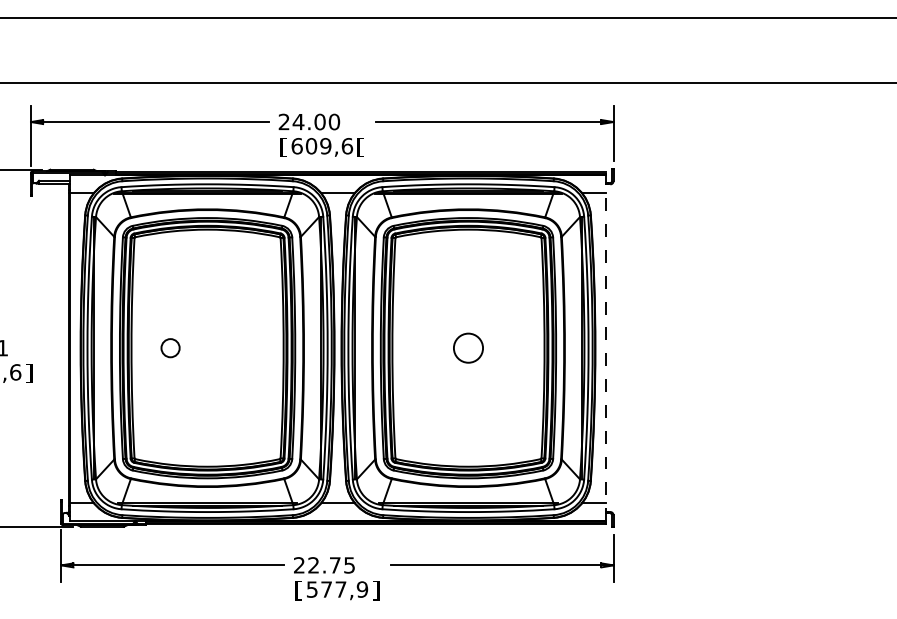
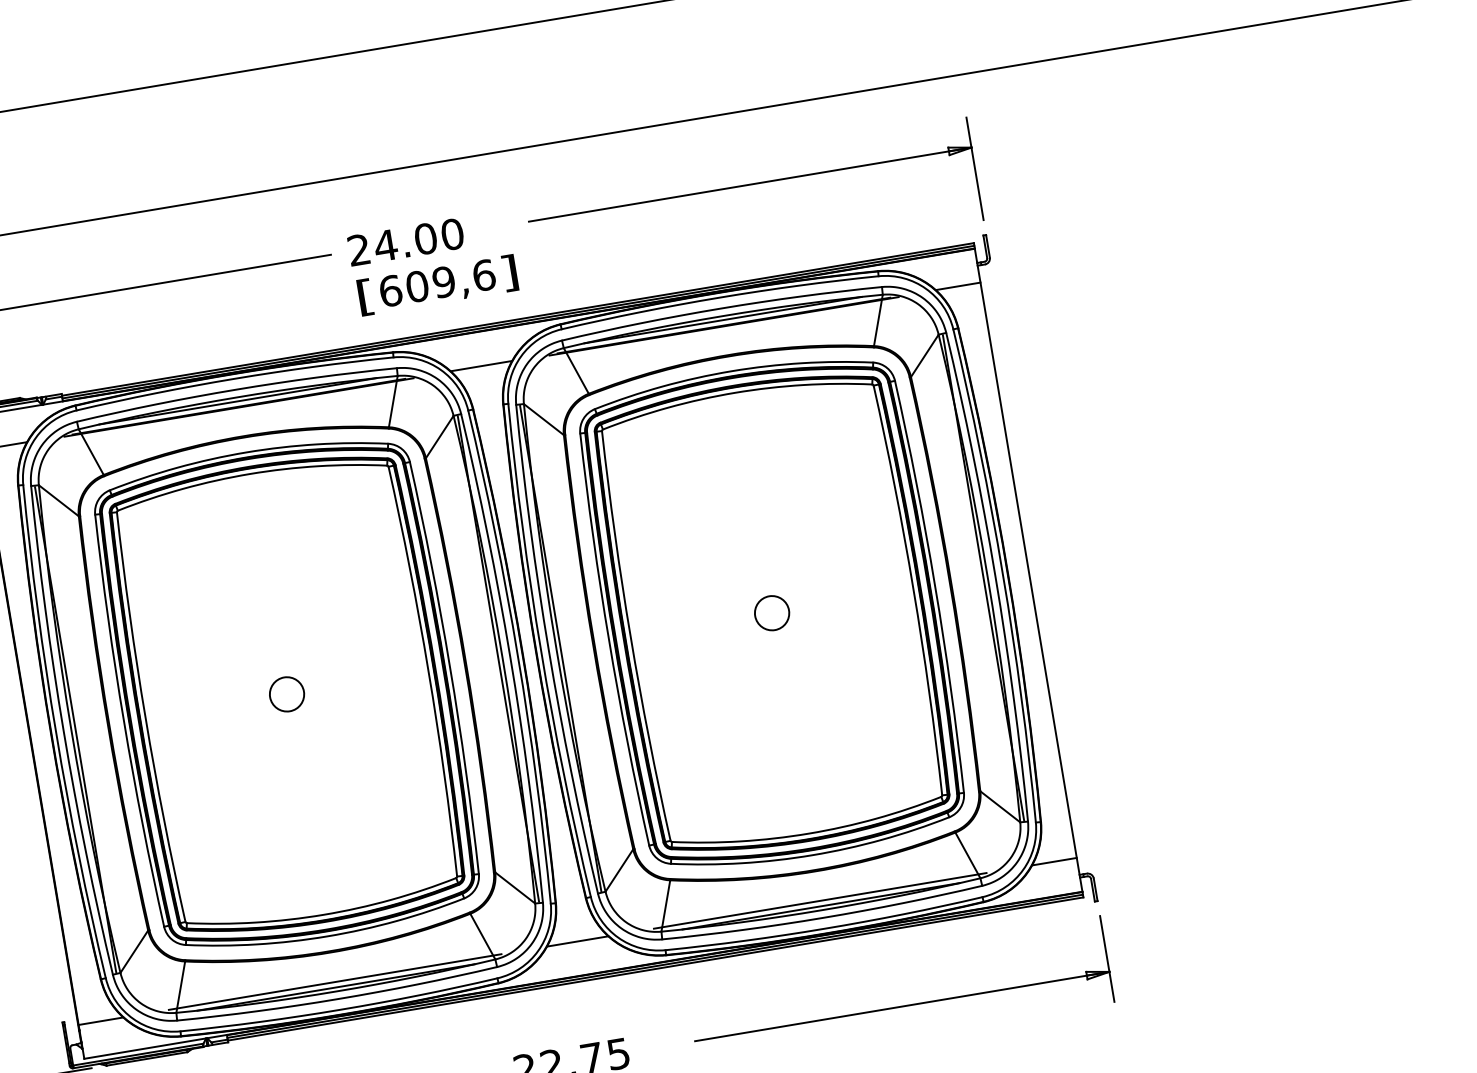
text: (360, 147) -> (508, 273), [ -> ]
line: (606, 346) -> (1028, 567), dashed -> solid
circle: (170, 348) -> (286, 694), moved
circle: (468, 348) -> (772, 613), size x0.62

